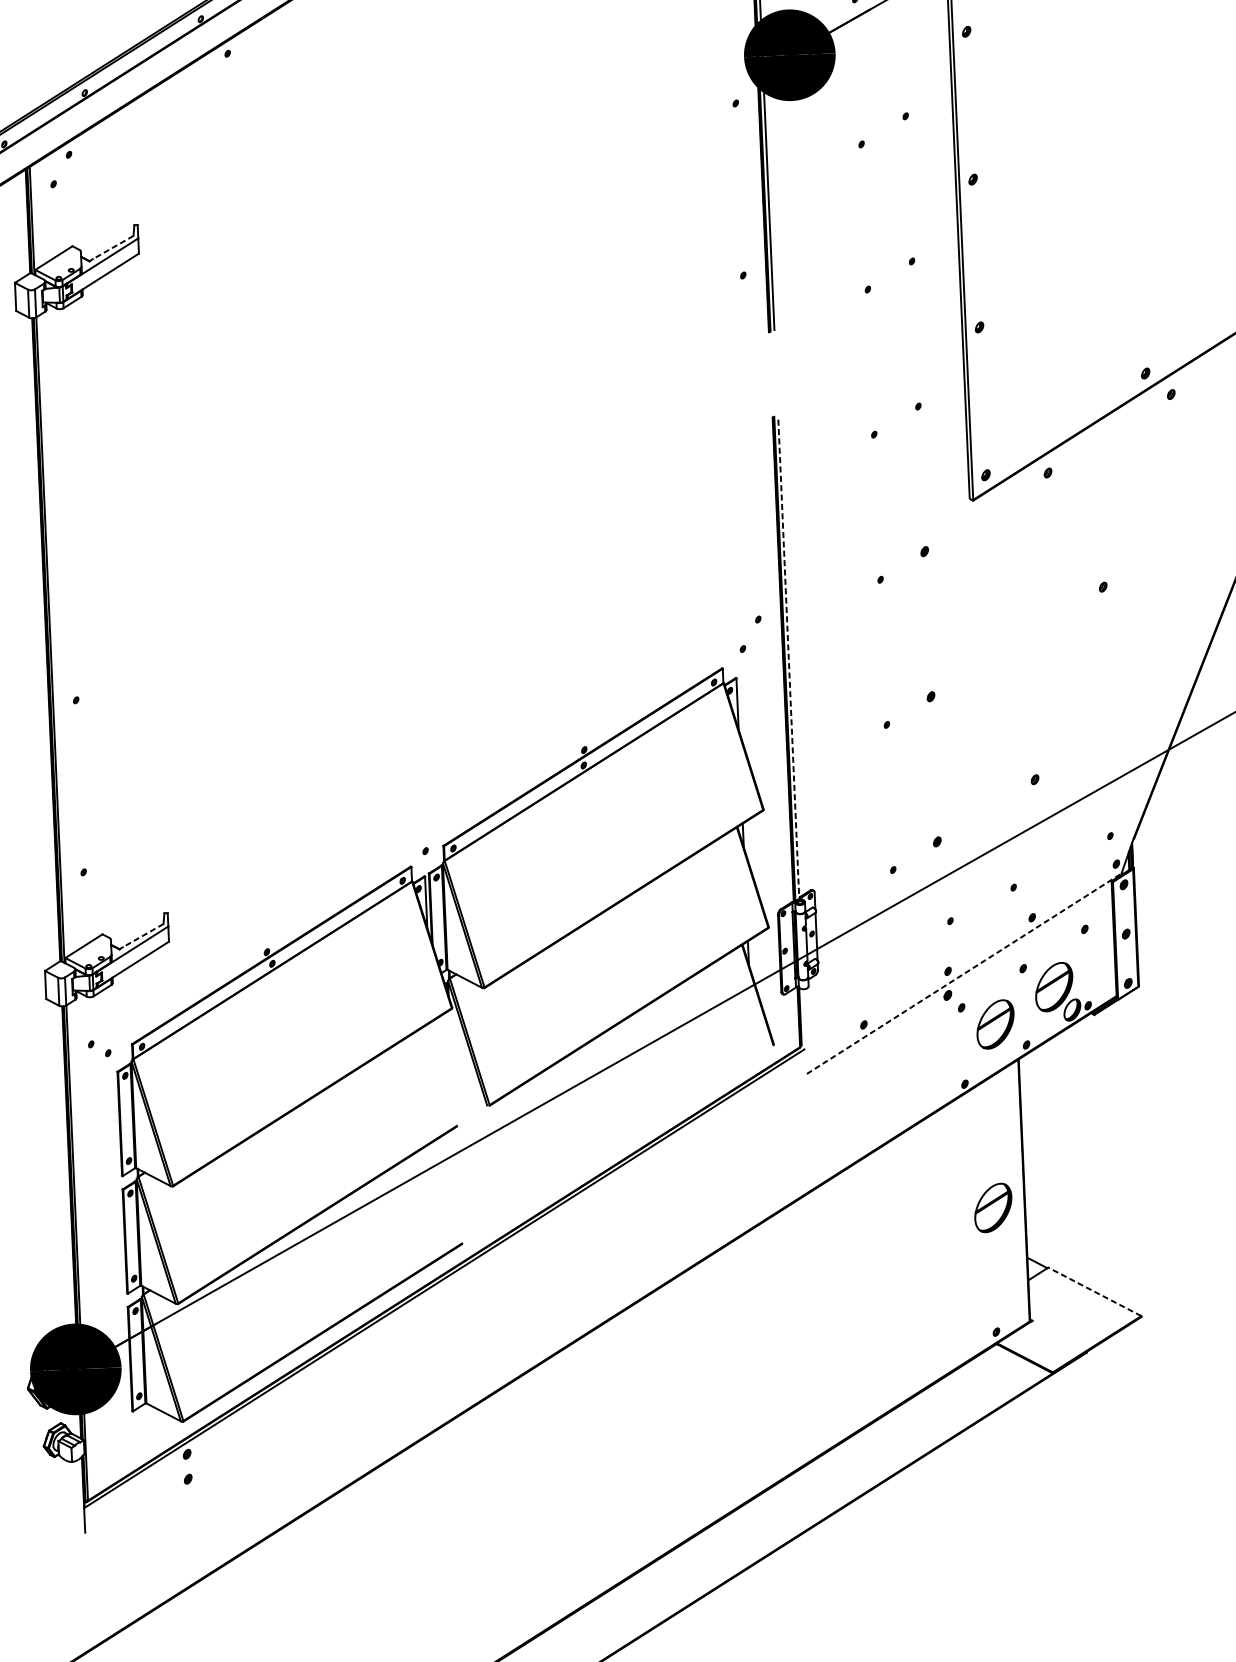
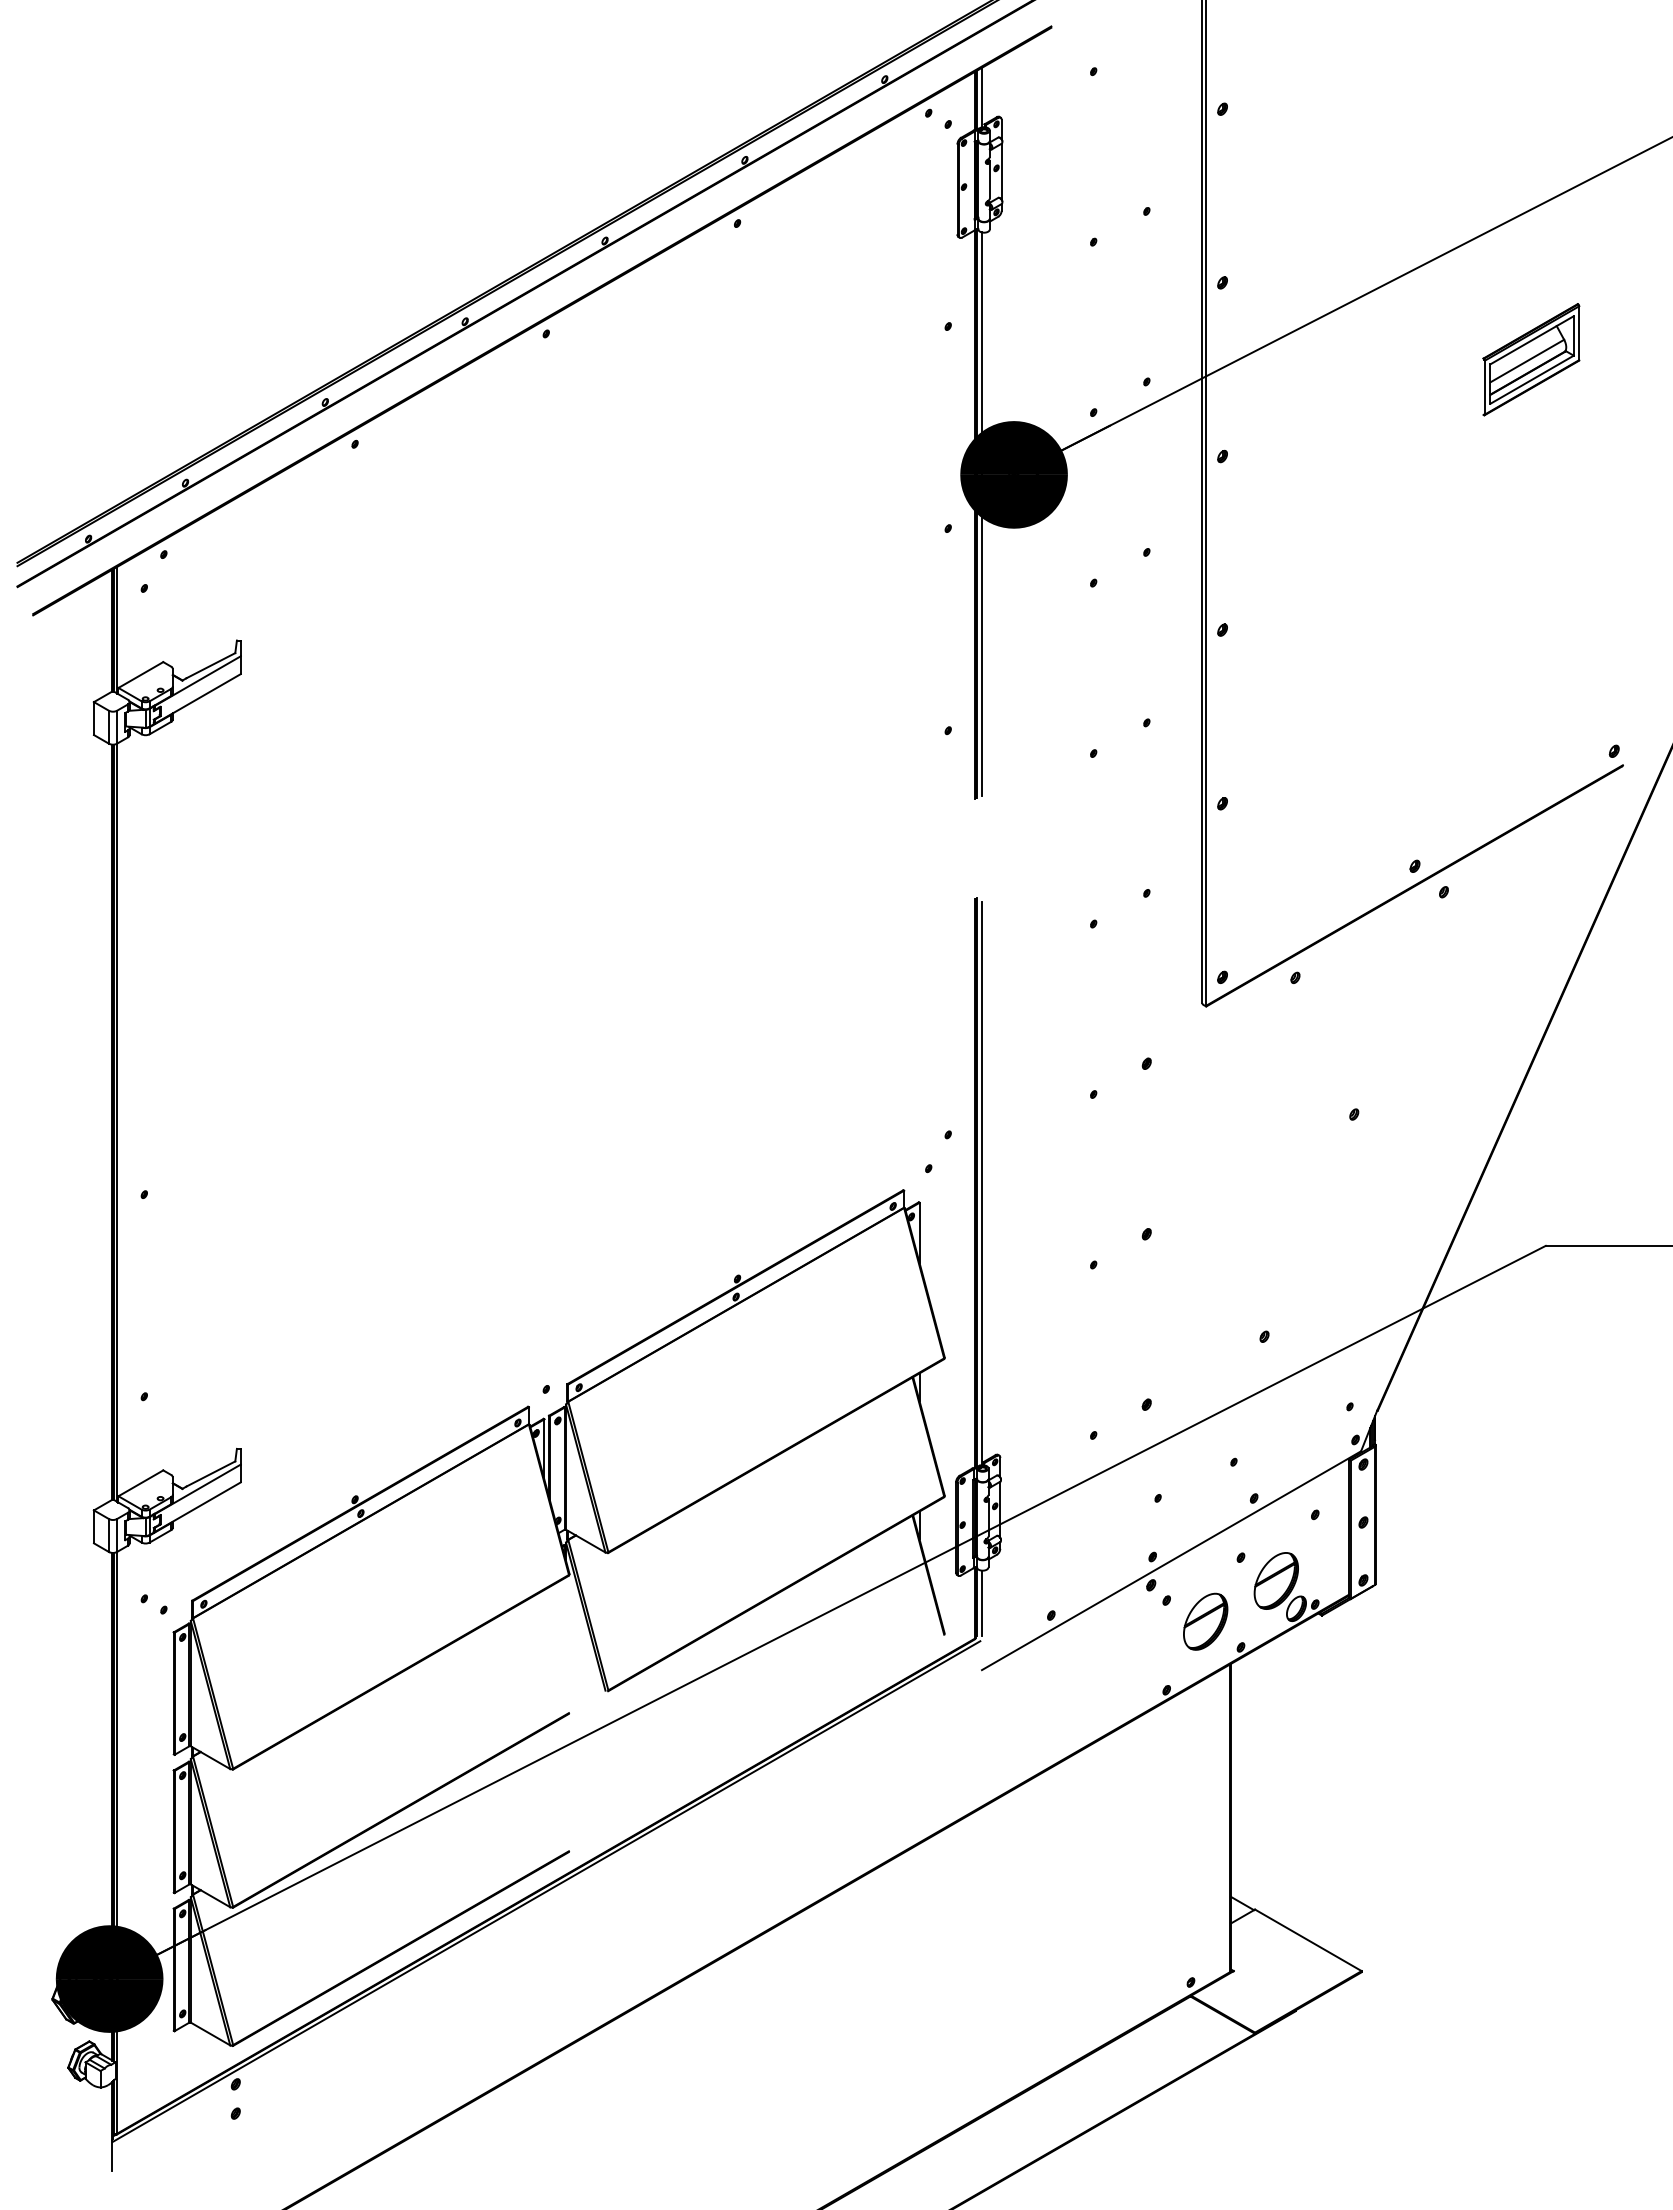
line: (112, 247) -> (210, 665), dashed -> solid
line: (788, 659) -> (981, 1183), dashed -> solid
line: (142, 936) -> (210, 1474), dashed -> solid
line: (964, 973) -> (1171, 1560), dashed -> solid
line: (804, 1017) -> (981, 1603), added
part: (993, 1207) -> (1193, 1836), removed
line: (1094, 1291) -> (1308, 1940), dashed -> solid

